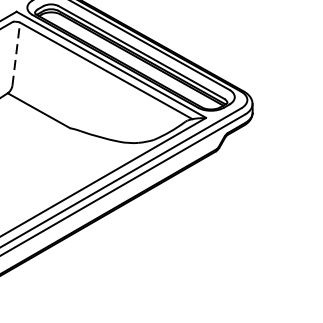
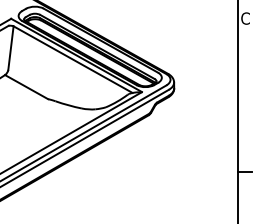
line: (15, 54) -> (10, 48), dashed -> solid

